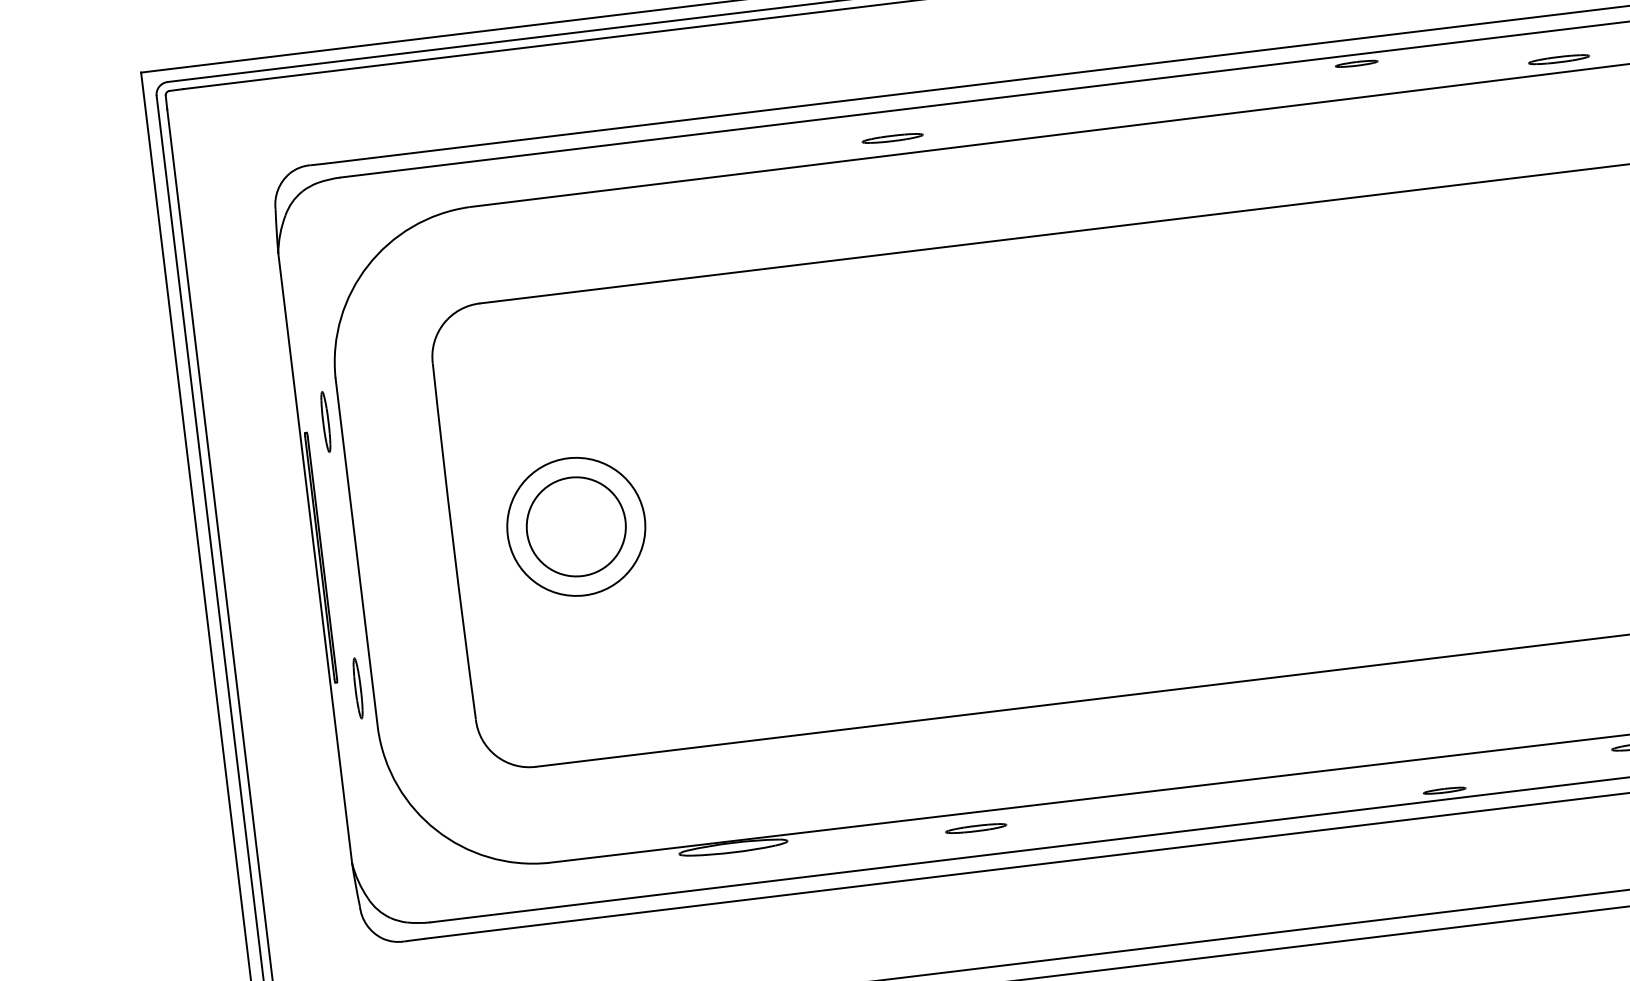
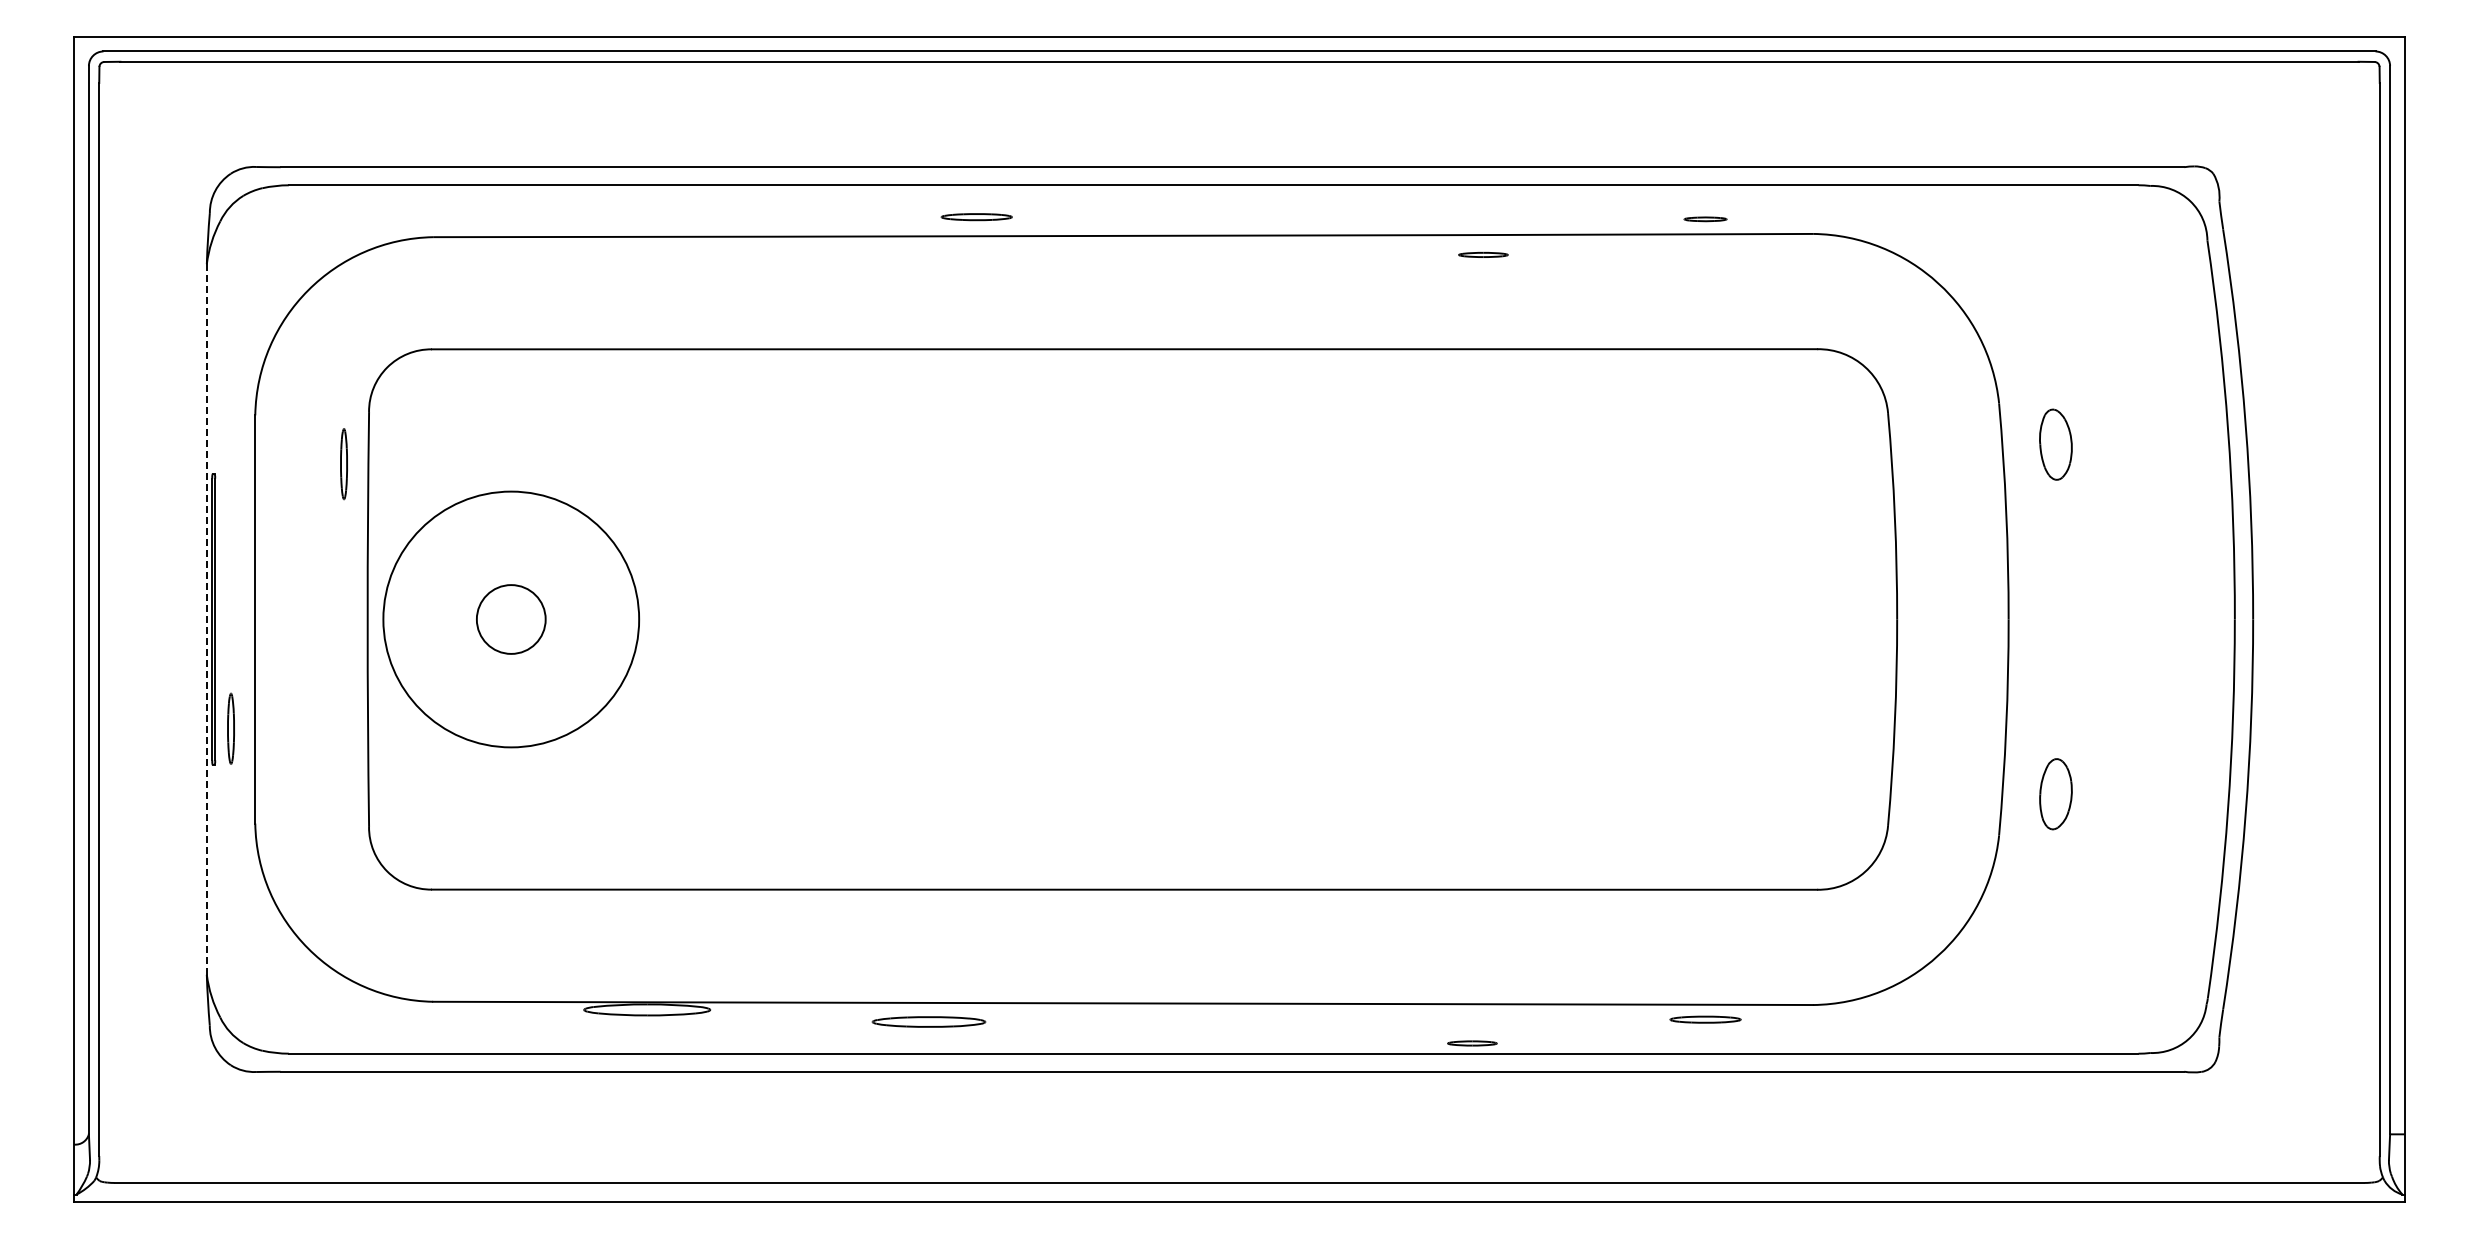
part: (1559, 59) -> (1705, 219), size x0.6
part: (1356, 63) -> (1483, 254), moved
part: (892, 138) -> (976, 217), moved
part: (325, 422) -> (343, 464), moved
circle: (575, 526) -> (510, 619), size x0.6
circle: (576, 526) -> (511, 619), size x1.6
line: (314, 557) -> (206, 618), solid -> dashed
part: (357, 688) -> (230, 728), moved
part: (975, 828) -> (928, 1021), size x1.6

